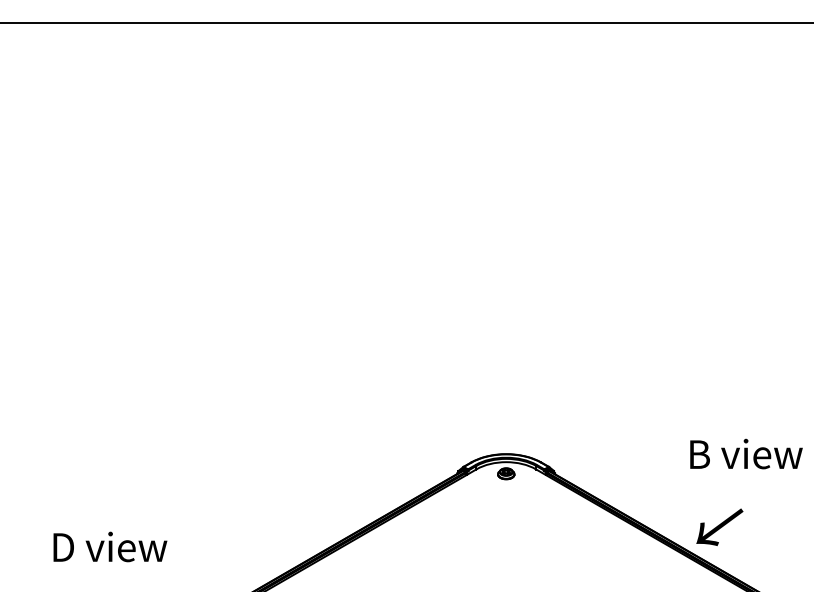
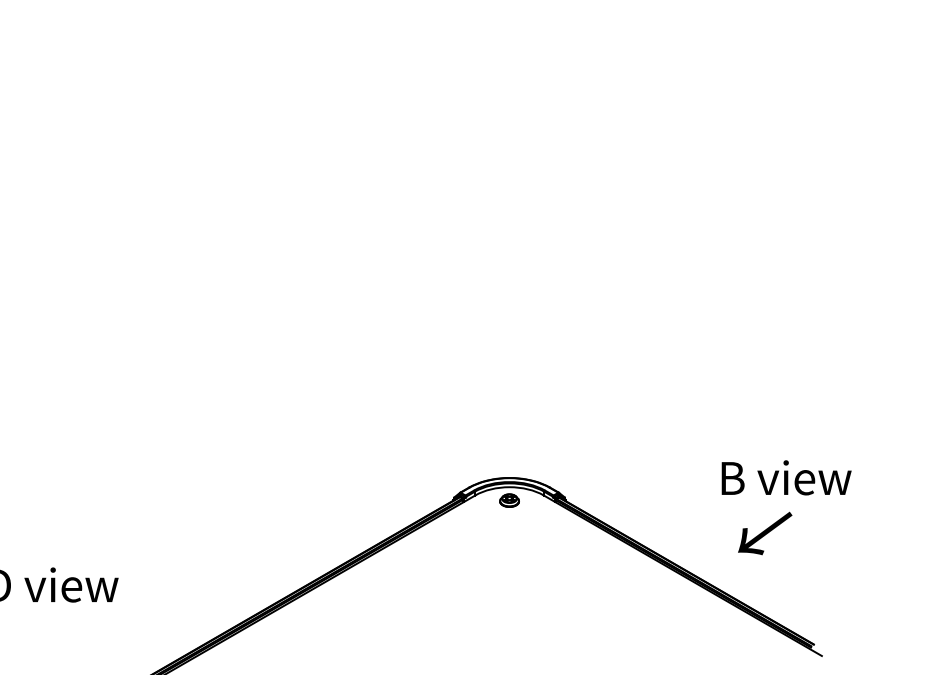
text: (719, 526) -> (764, 532), moved

